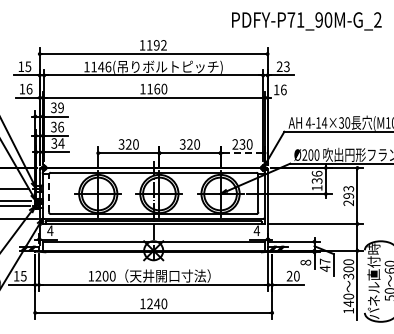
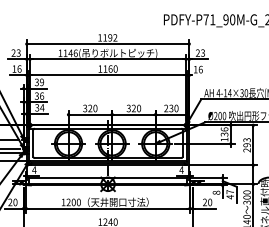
text: (24, 66) -> (15, 52), 15 -> 23
line: (243, 153) -> (172, 114), dashed -> solid
line: (48, 193) -> (33, 143), dashed -> solid
text: (19, 275) -> (12, 201), 15 -> 20

